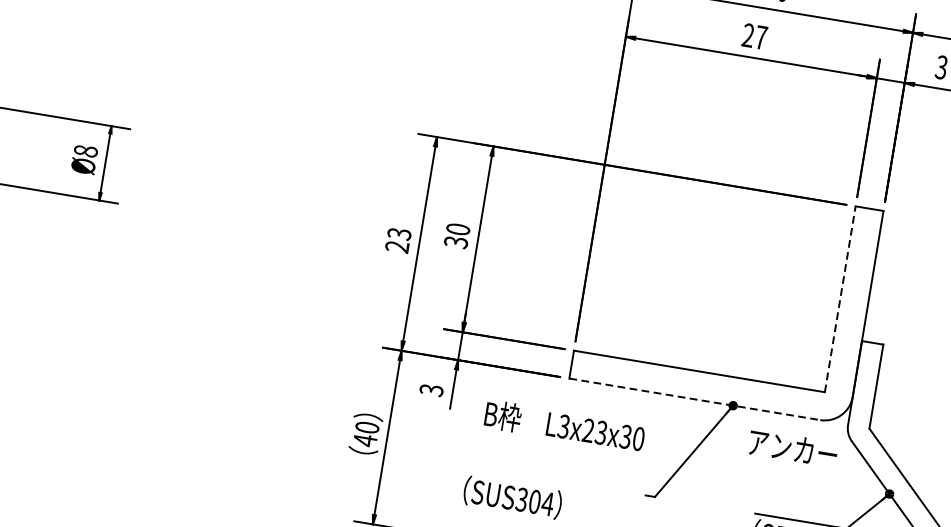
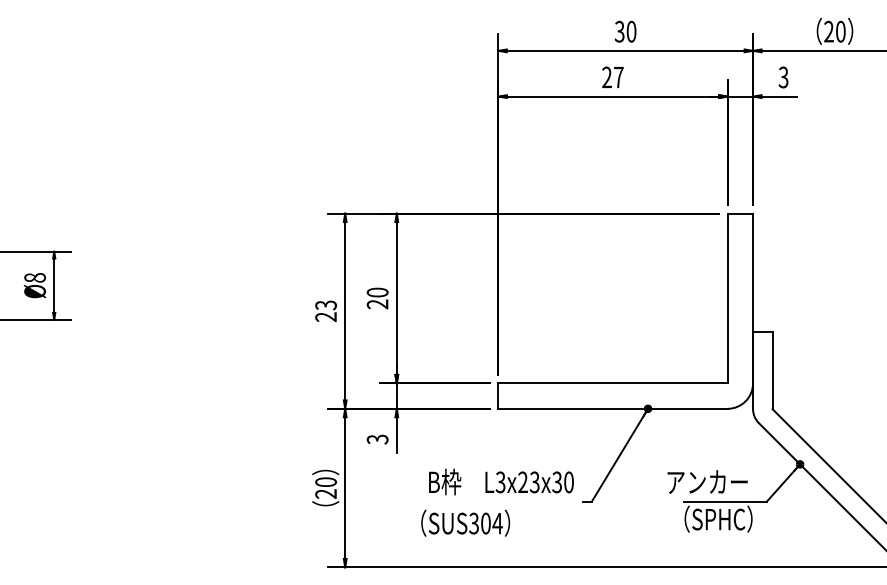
text: (455, 242) -> (377, 304), 30 -> 20
line: (840, 299) -> (727, 298), dashed -> solid
line: (695, 399) -> (613, 408), dashed -> solid
text: (565, 425) -> (501, 481), moved
text: (364, 439) -> (325, 493), 40 -> 20
text: (793, 447) -> (707, 481), moved

